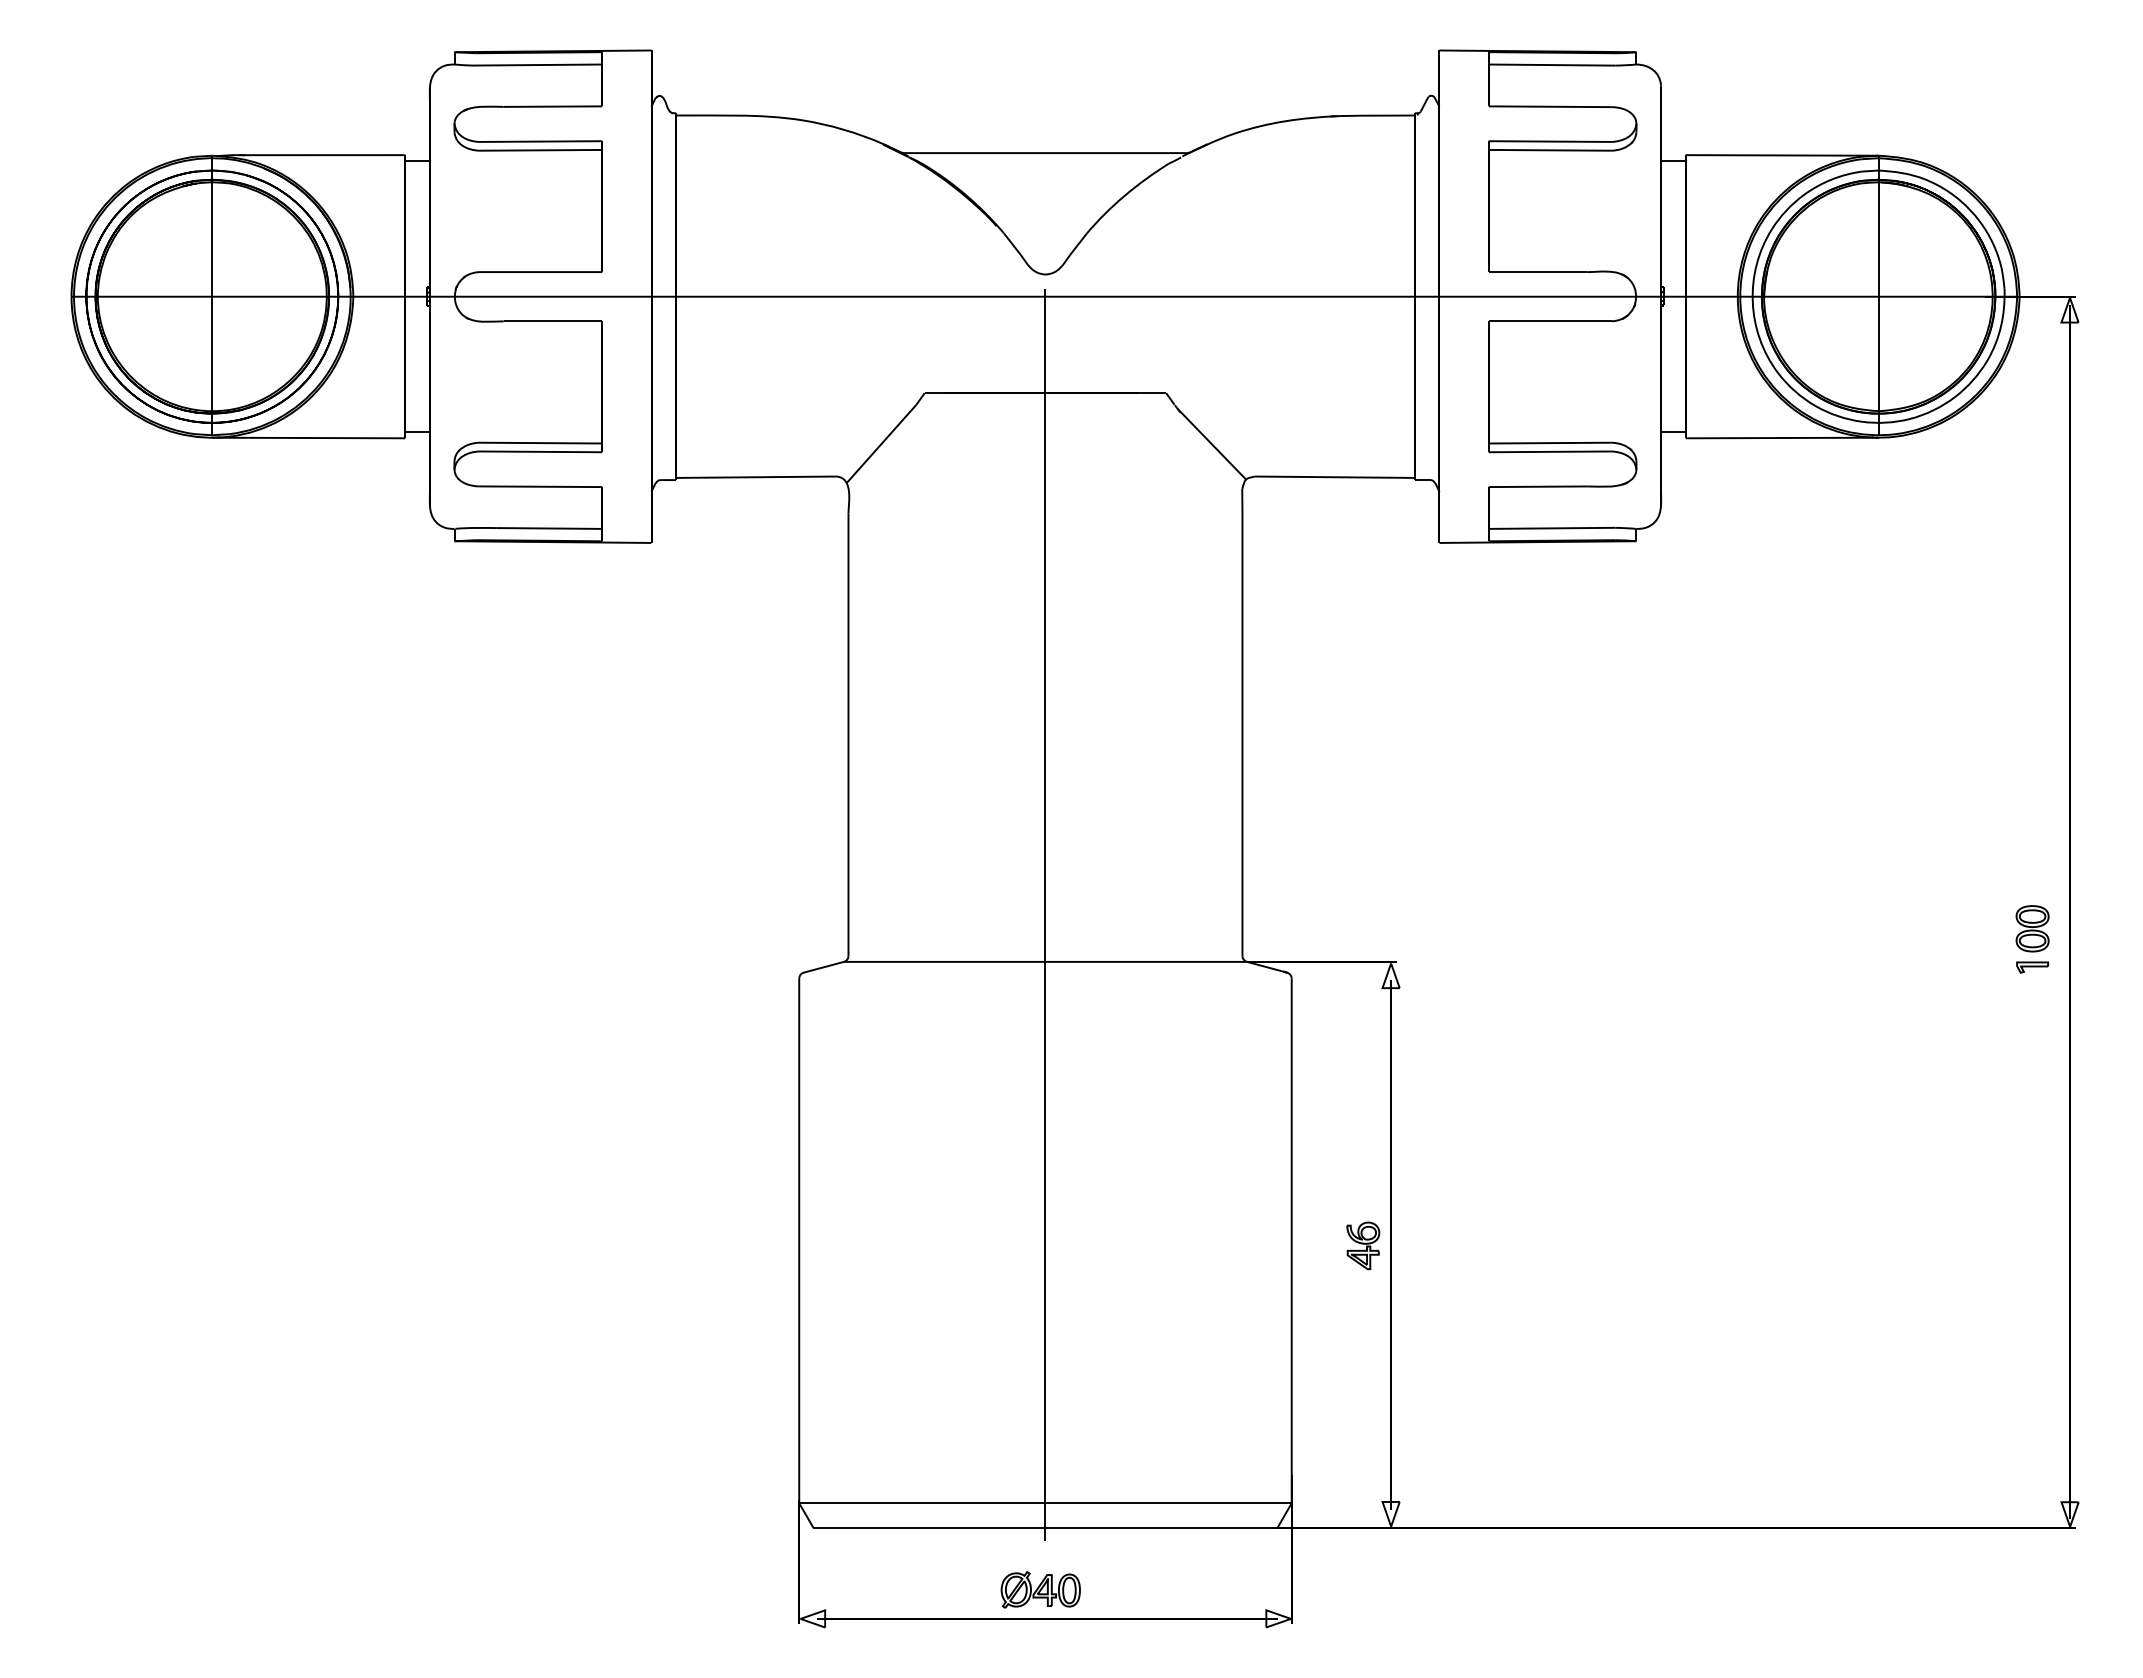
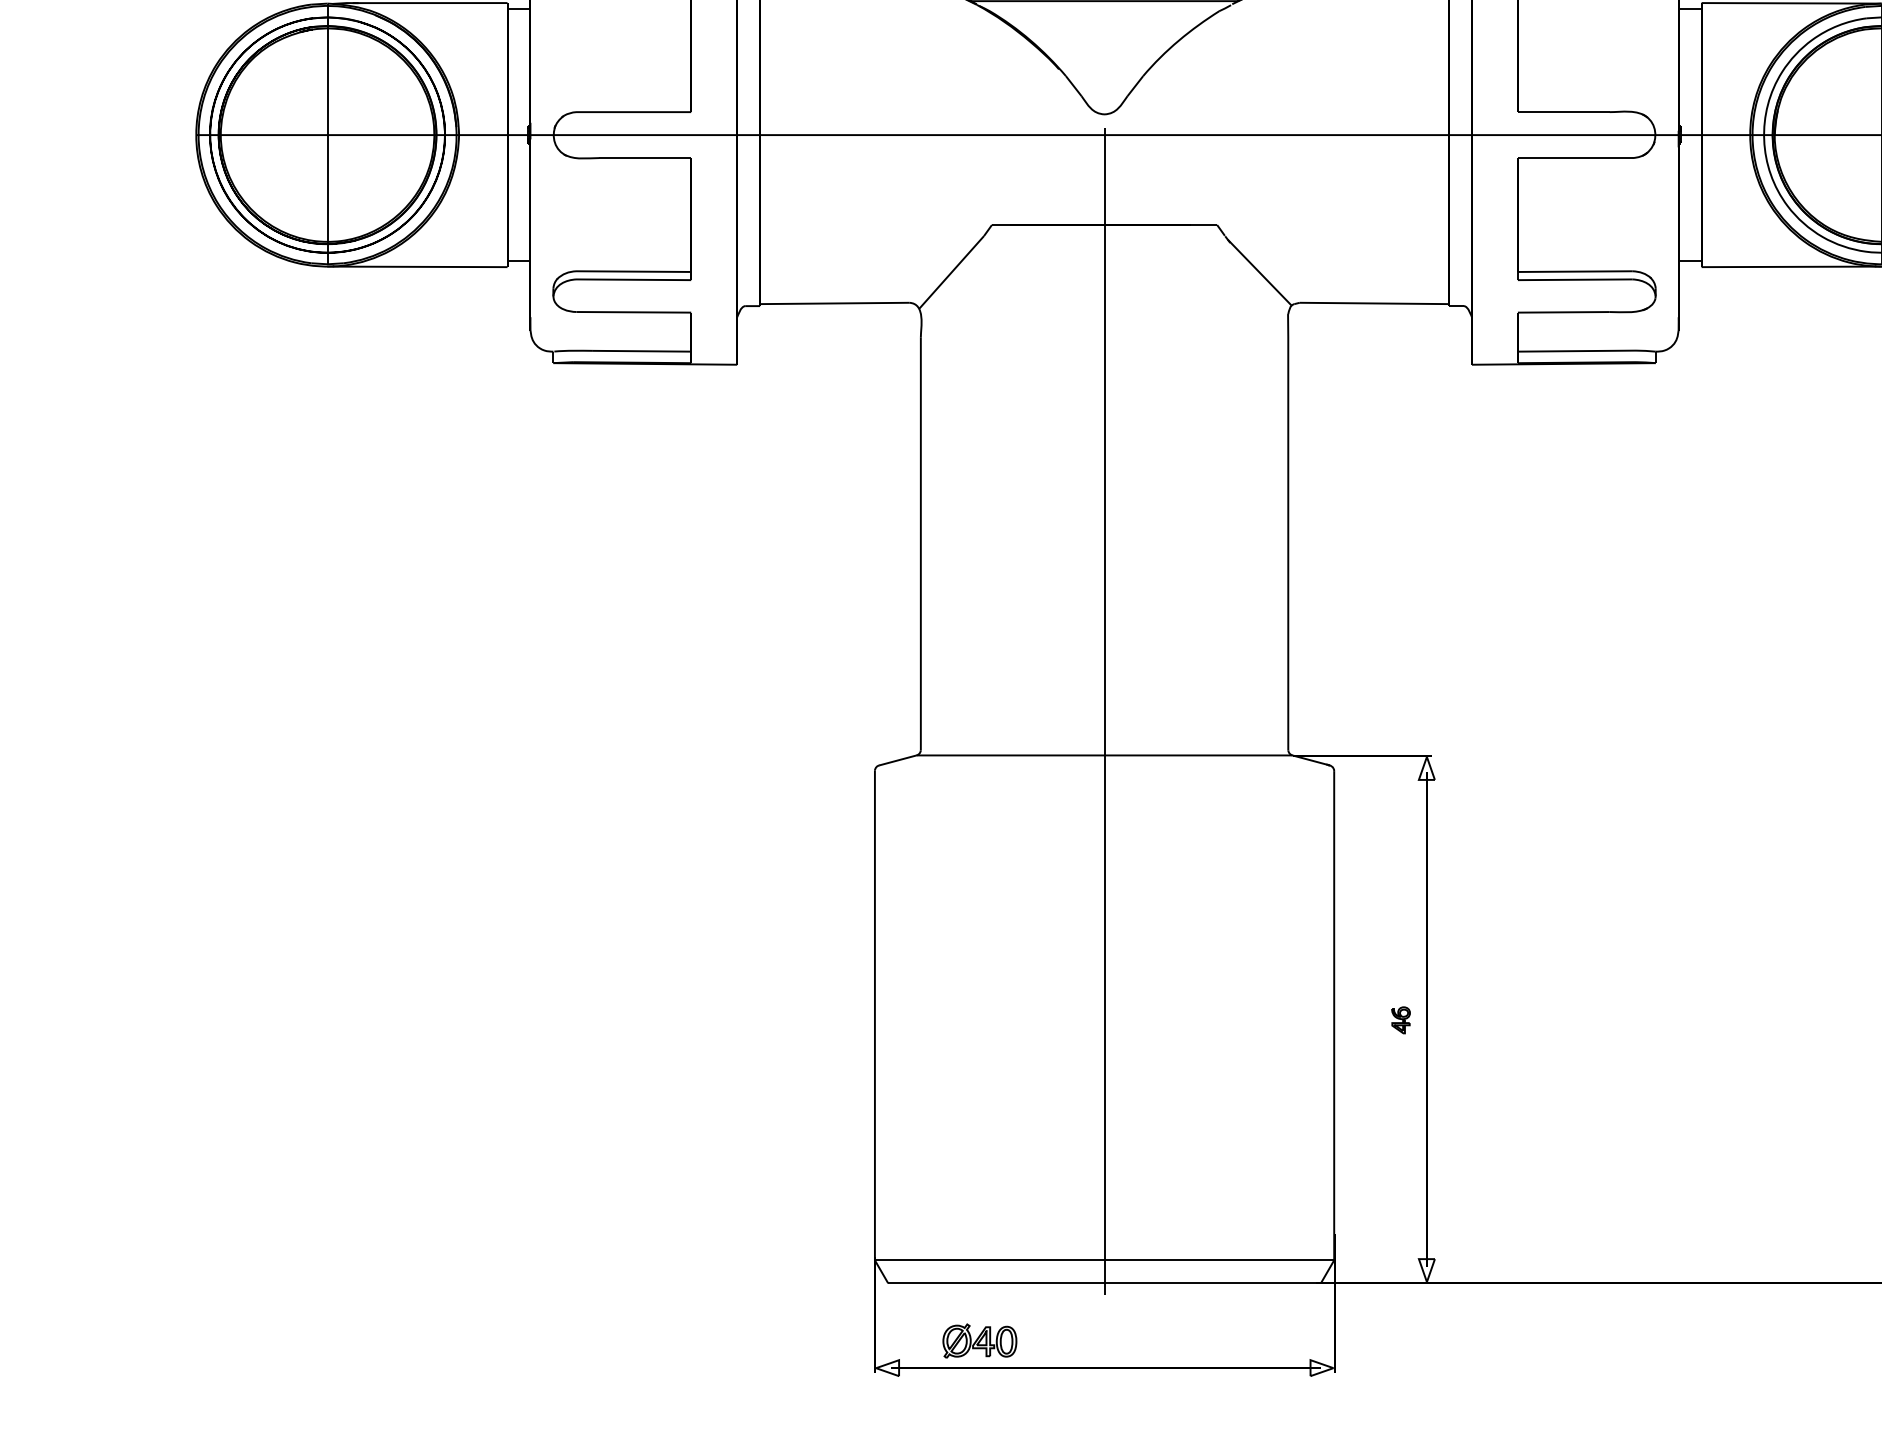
part: (1363, 1245) -> (1401, 1019), size x0.6
part: (1040, 1589) -> (979, 1340), moved

